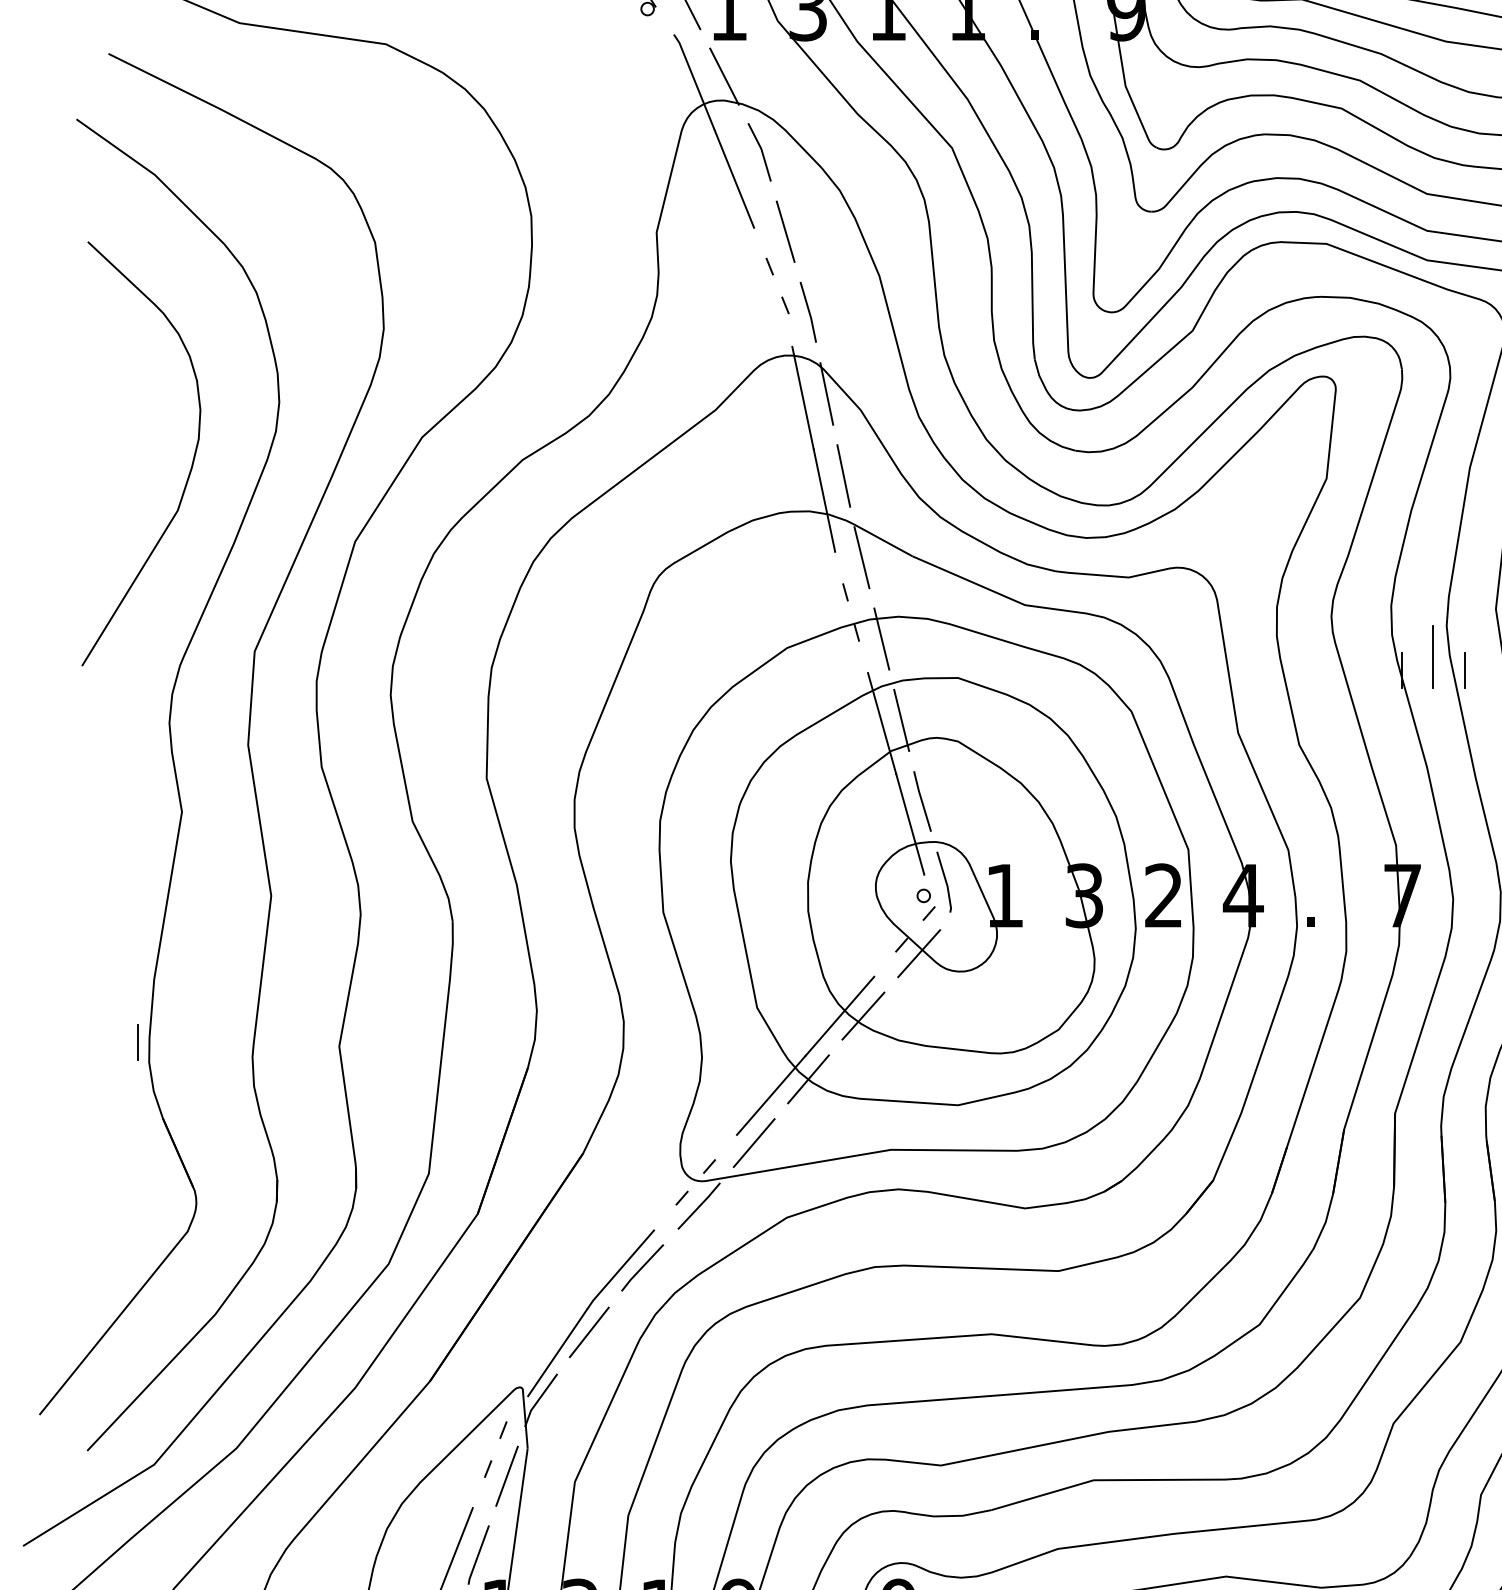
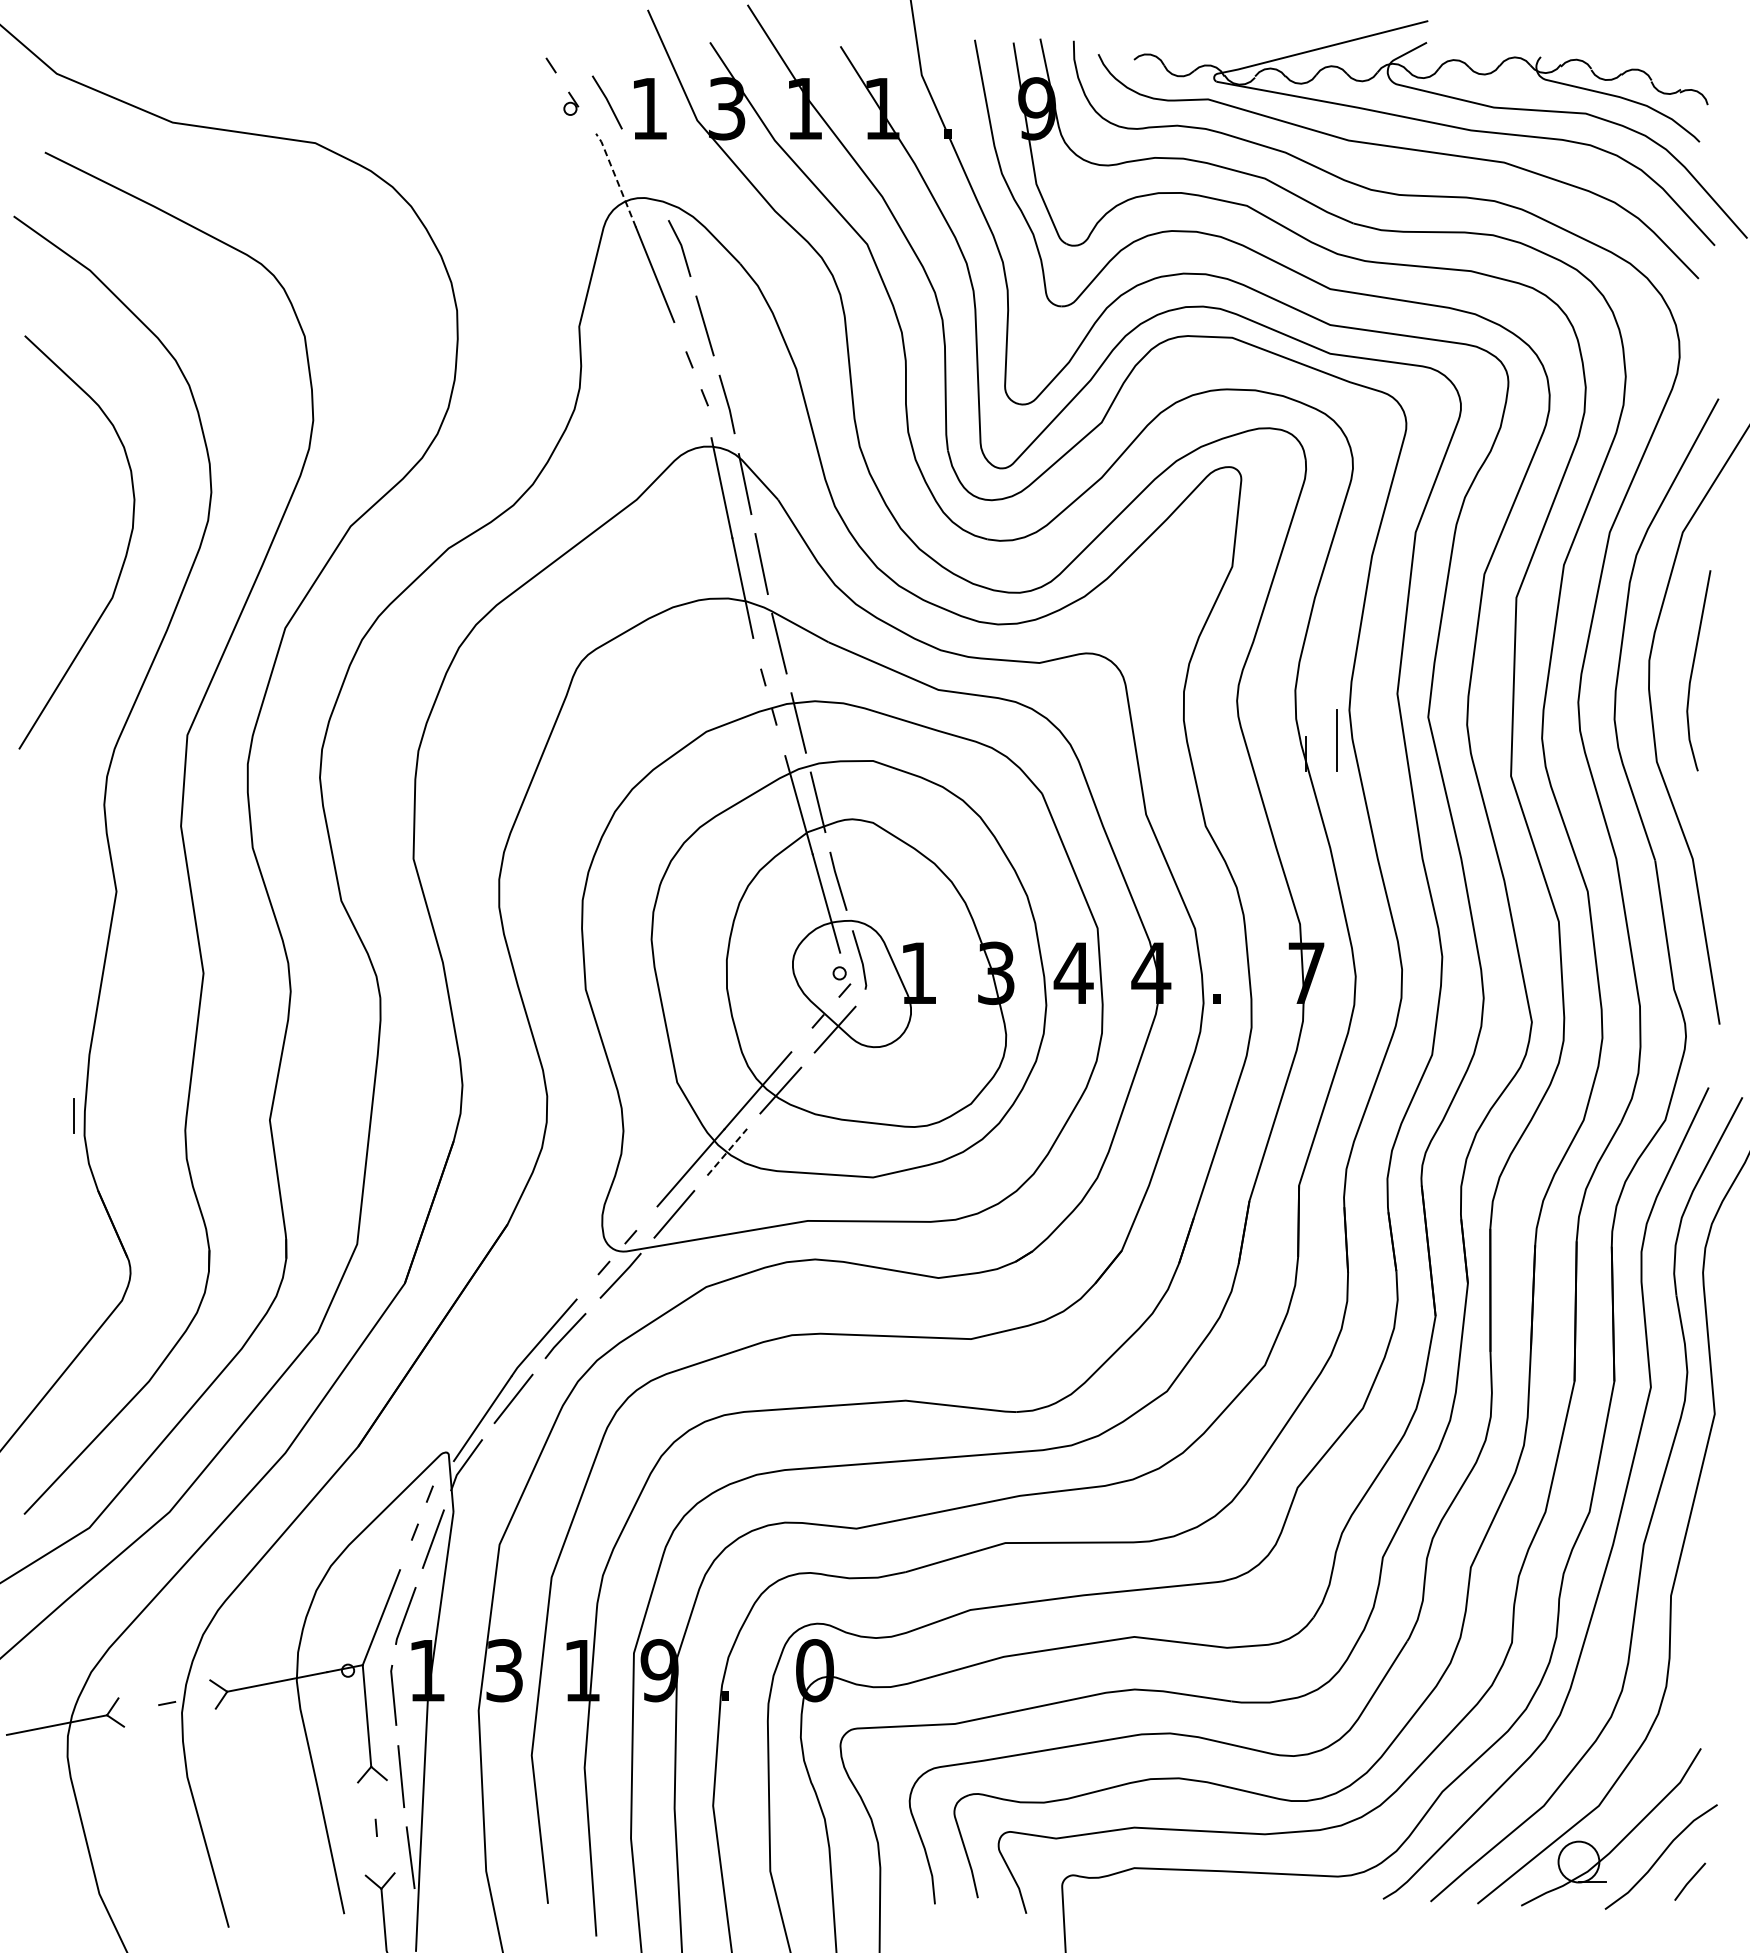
line: (724, 76) -> (645, 174), removed
line: (694, 81) -> (616, 179), solid -> dashed
line: (1465, 670) -> (1367, 753), removed
text: (1163, 894) -> (1073, 972), 2 -> 4
line: (808, 1079) -> (727, 1152), solid -> dashed

